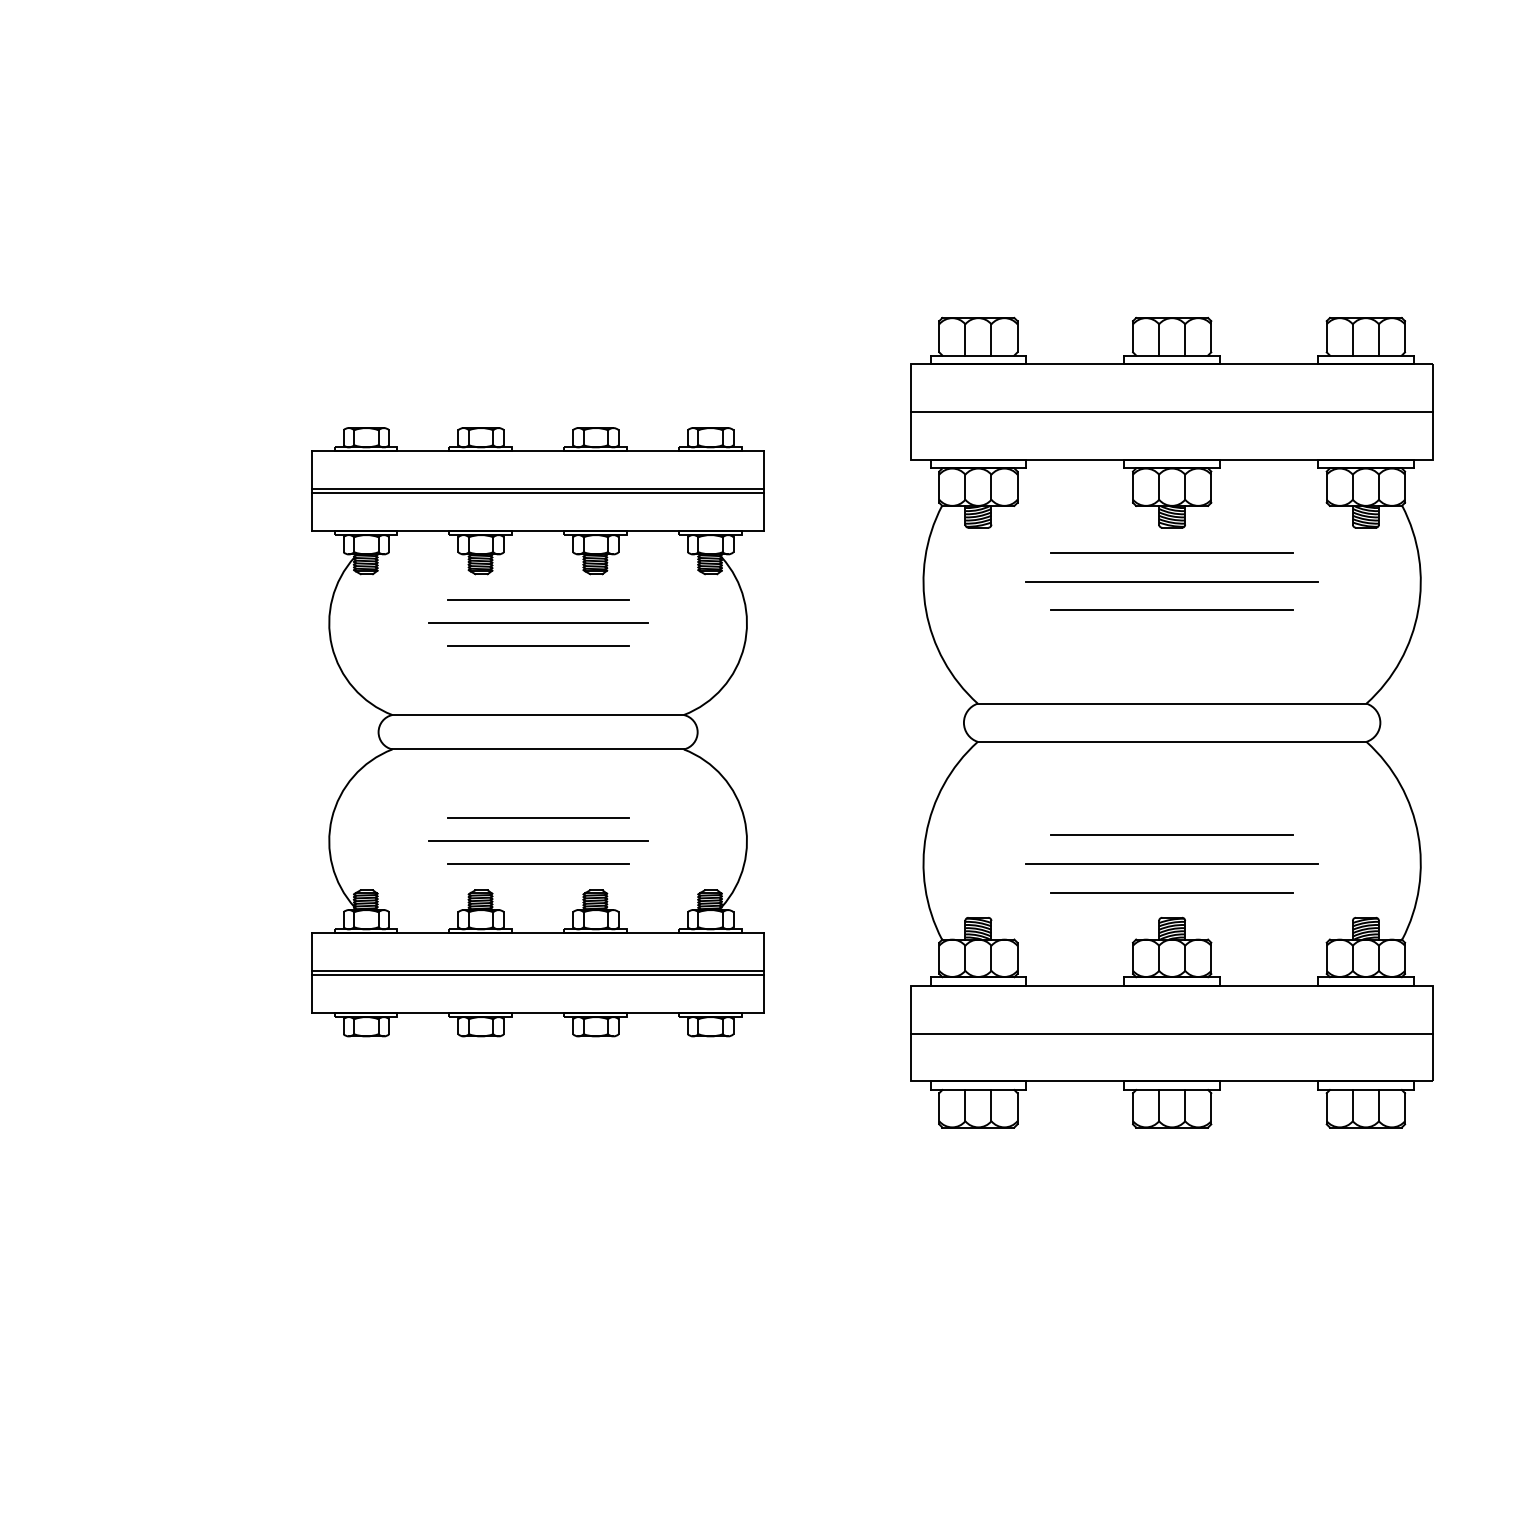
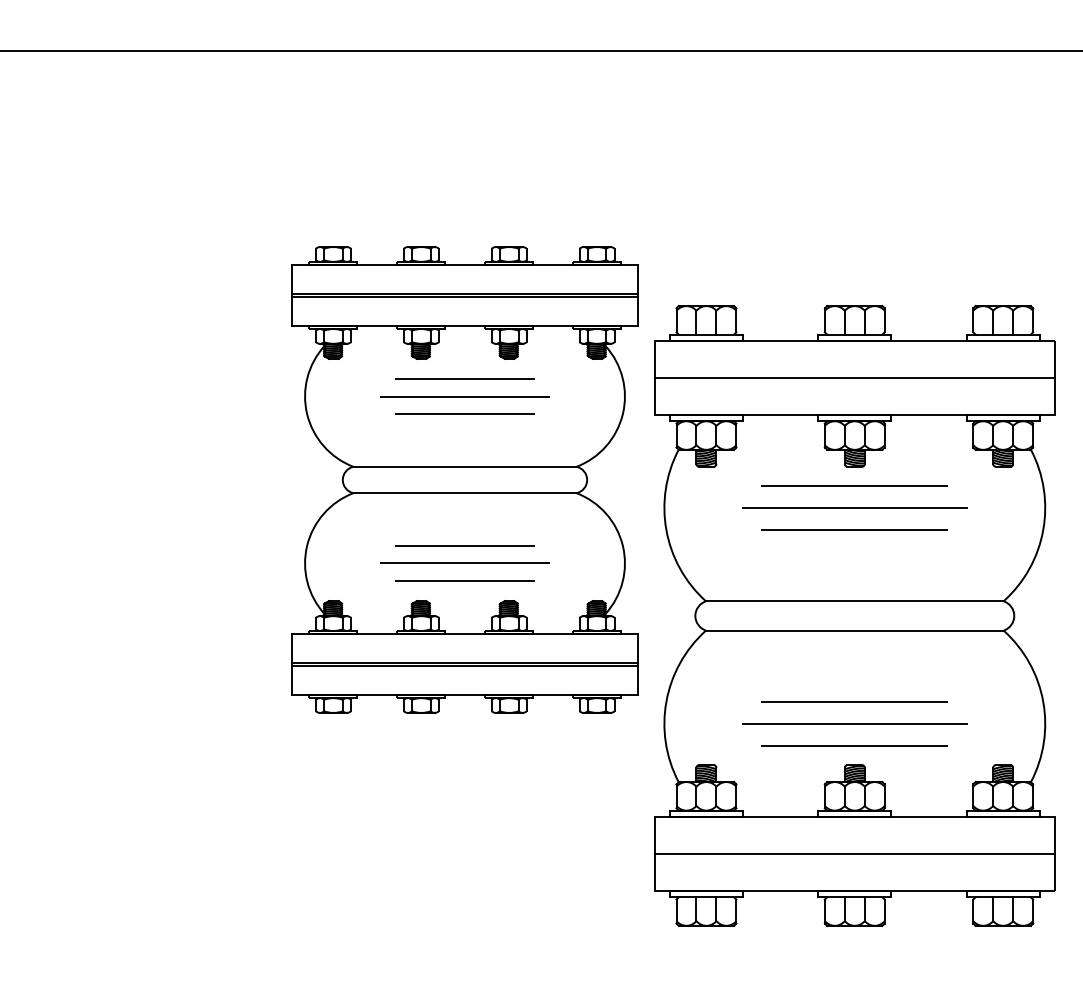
part: (537, 732) -> (464, 480), moved

